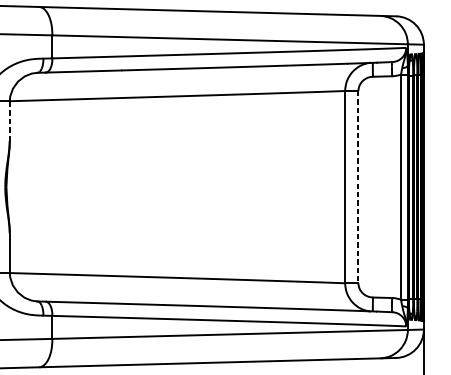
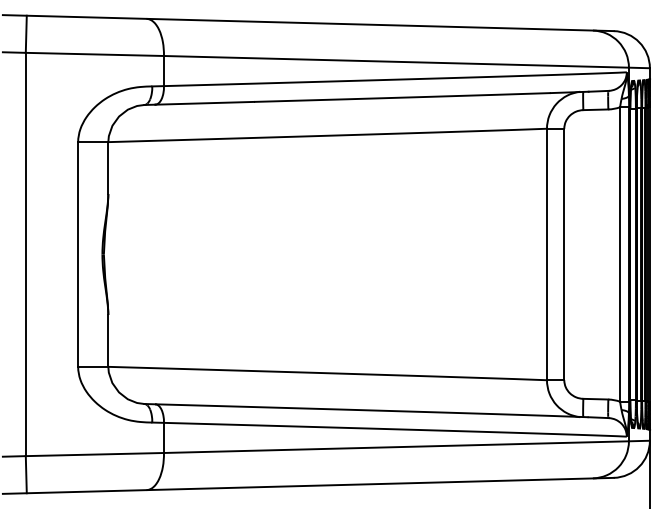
line: (9, 121) -> (108, 168), dashed -> solid
line: (358, 187) -> (564, 254), dashed -> solid

